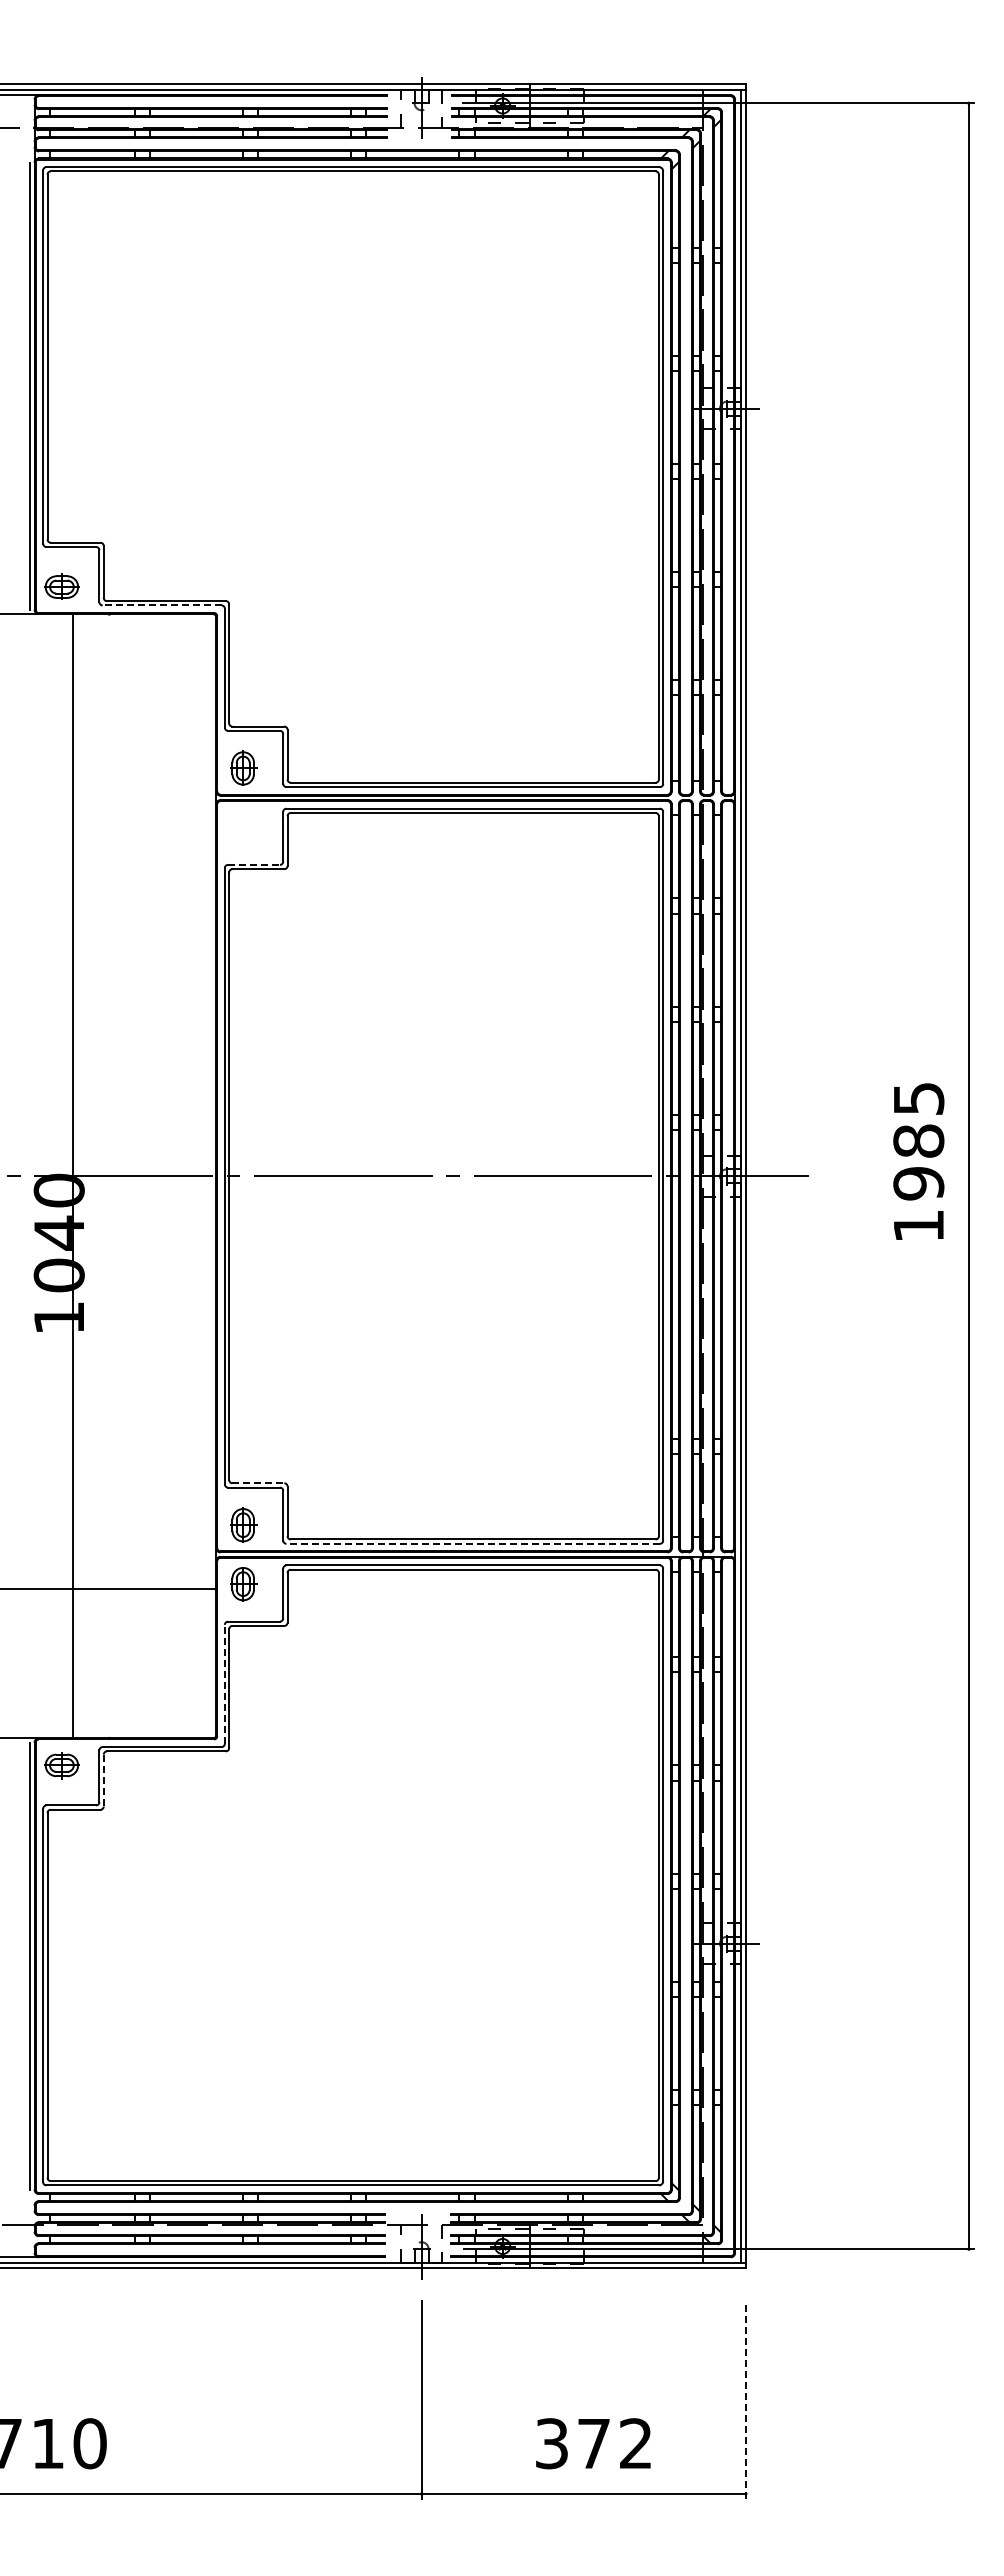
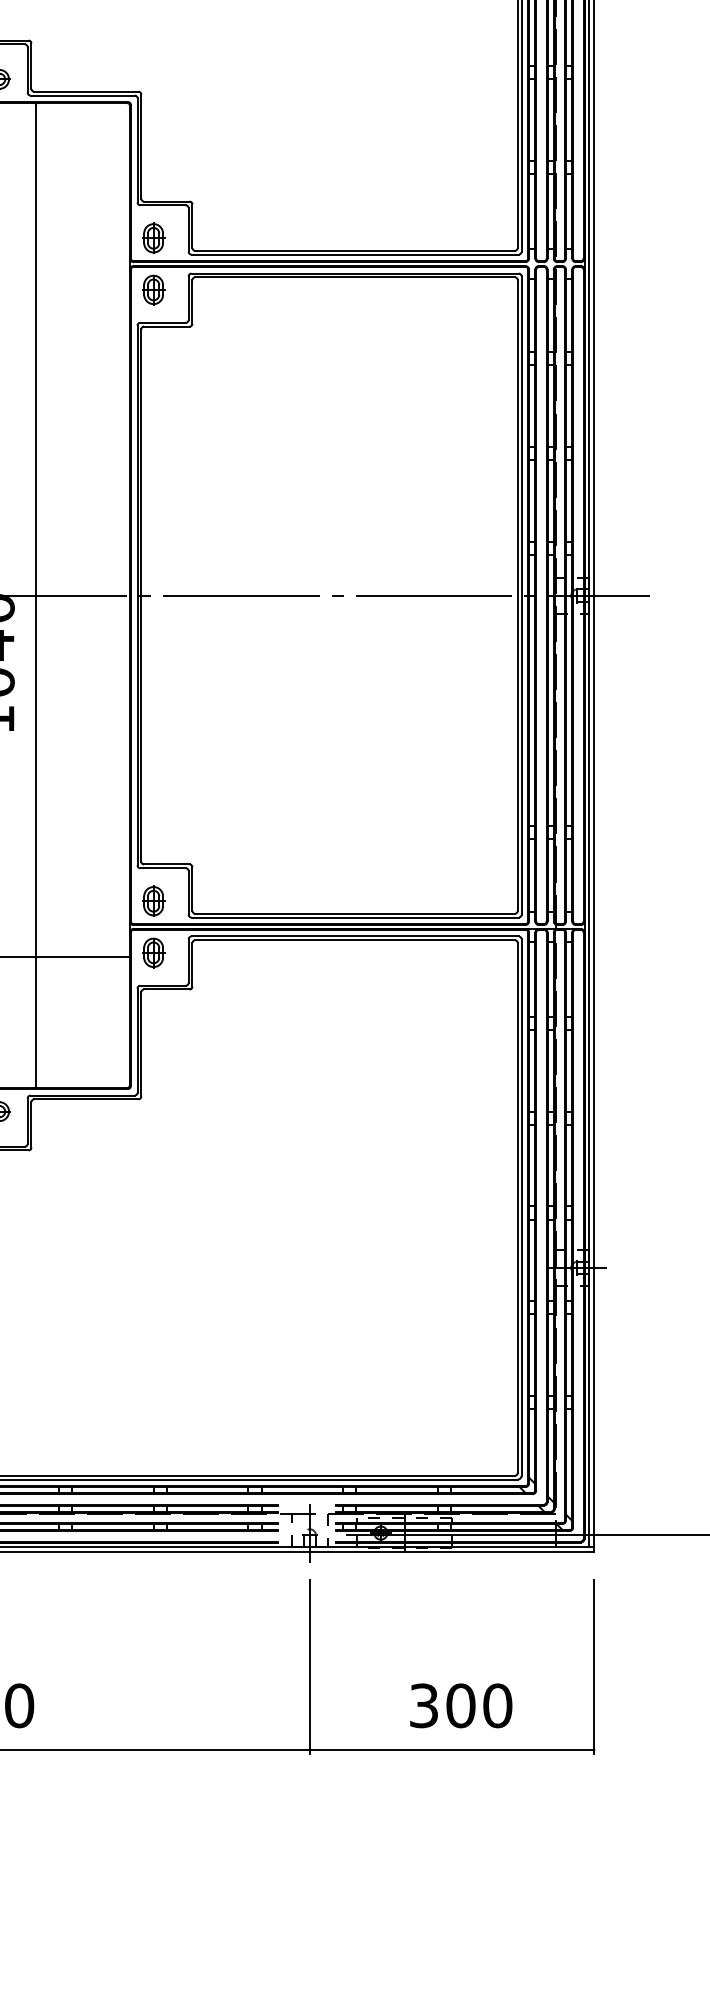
line: (161, 605) -> (82, 95), dashed -> solid
part: (243, 827) -> (153, 290), added
line: (254, 864) -> (163, 322), dashed -> solid
line: (73, 1176) -> (36, 595), moved
line: (258, 1483) -> (167, 864), dashed -> solid
line: (473, 1543) -> (355, 917), dashed -> solid
line: (224, 1683) -> (137, 1039), dashed -> solid
line: (103, 1780) -> (31, 1124), dashed -> solid
line: (745, 2399) -> (593, 1667), dashed -> solid
text: (614, 2443) -> (478, 1705), 372 -> 300

